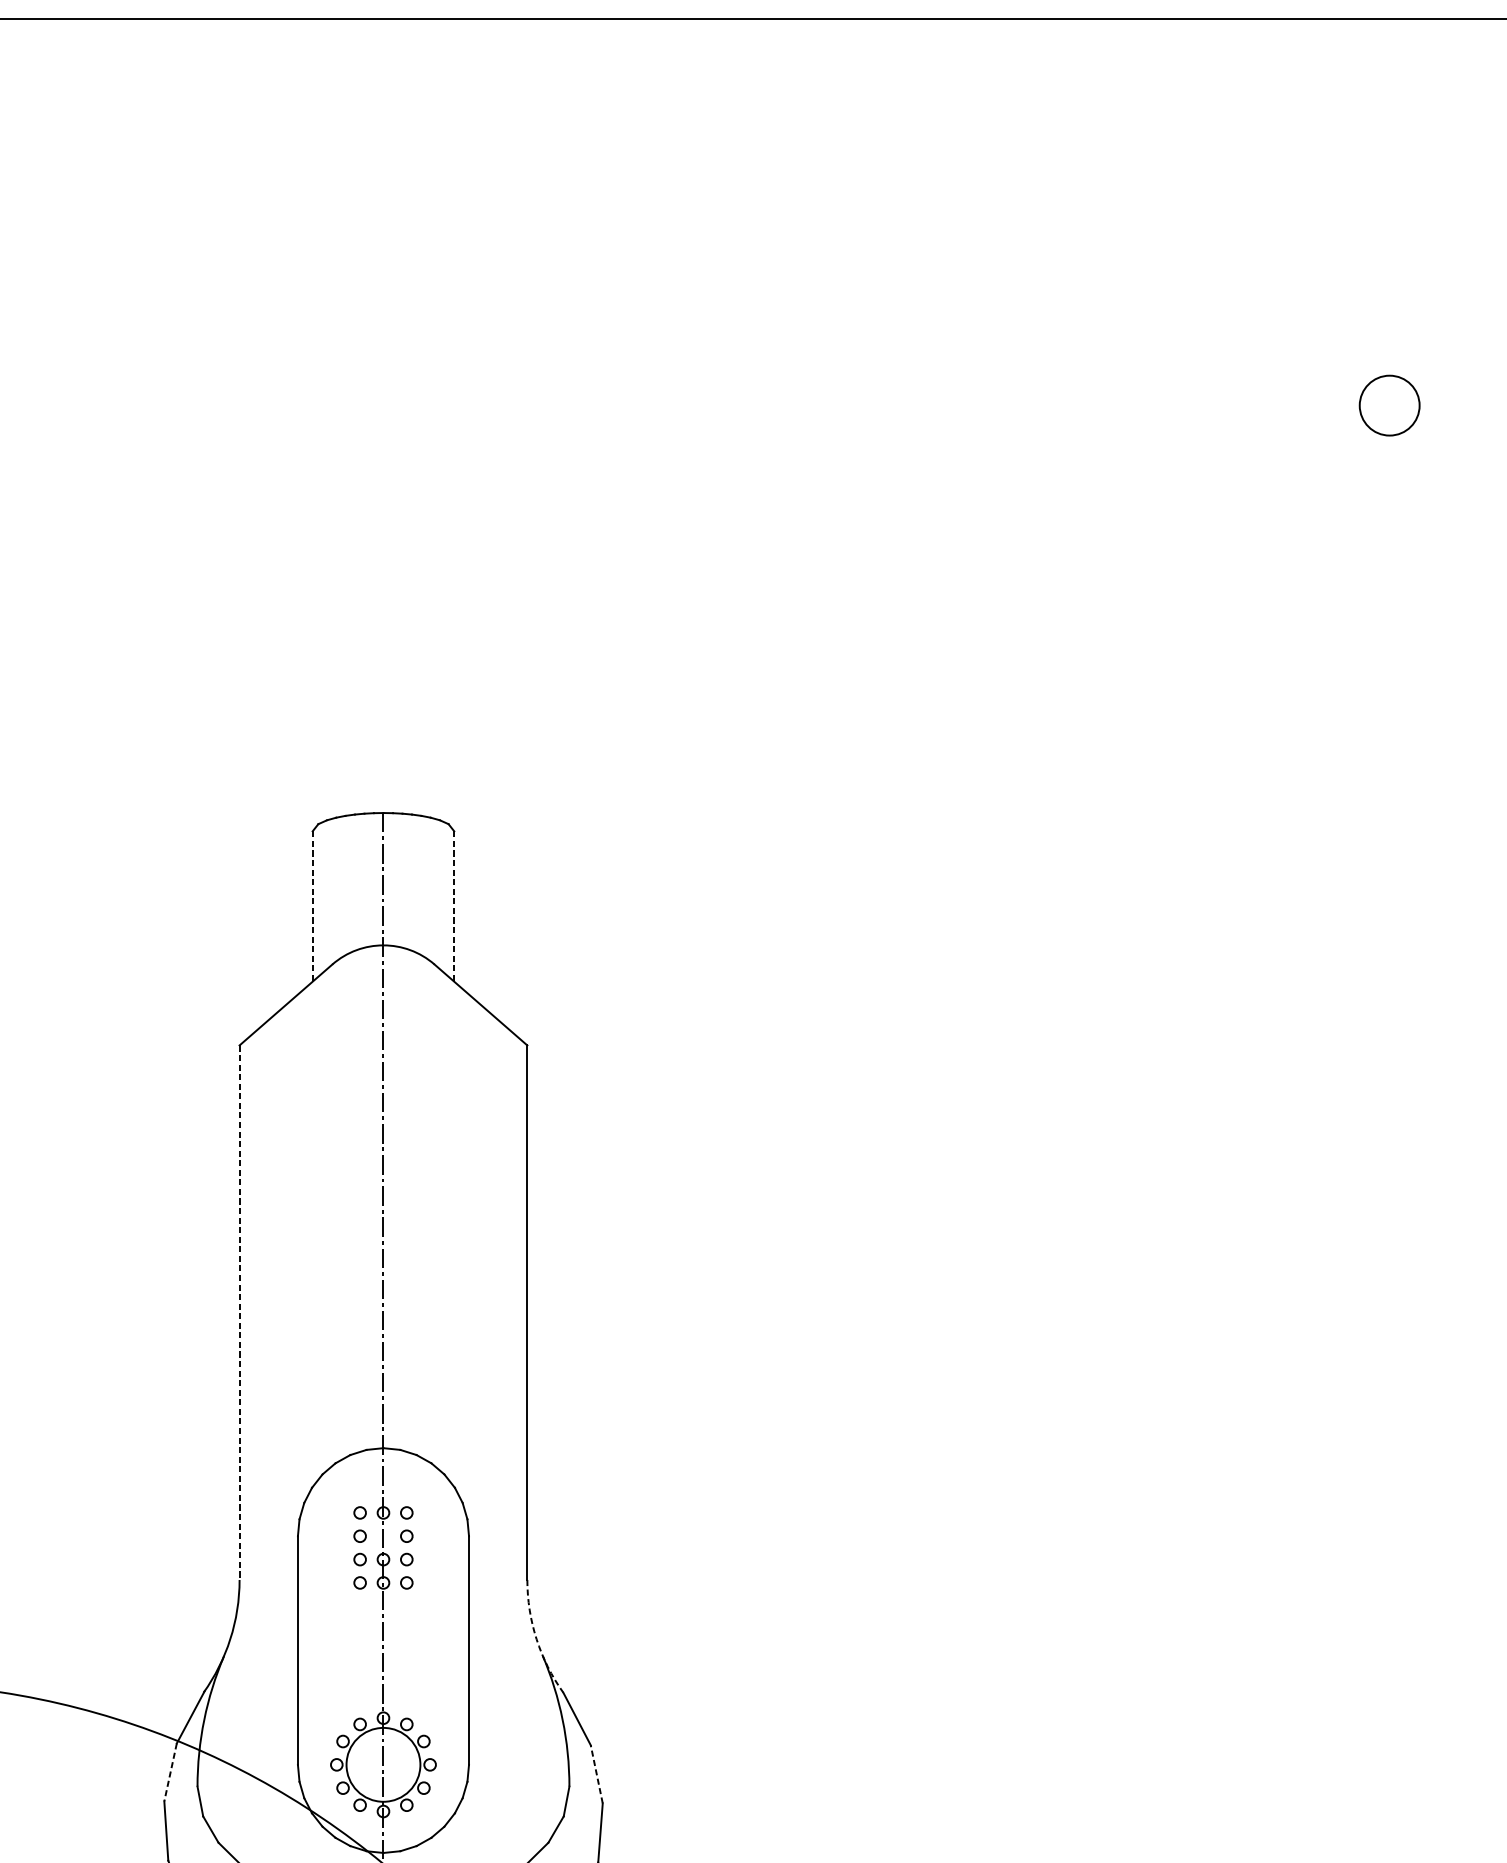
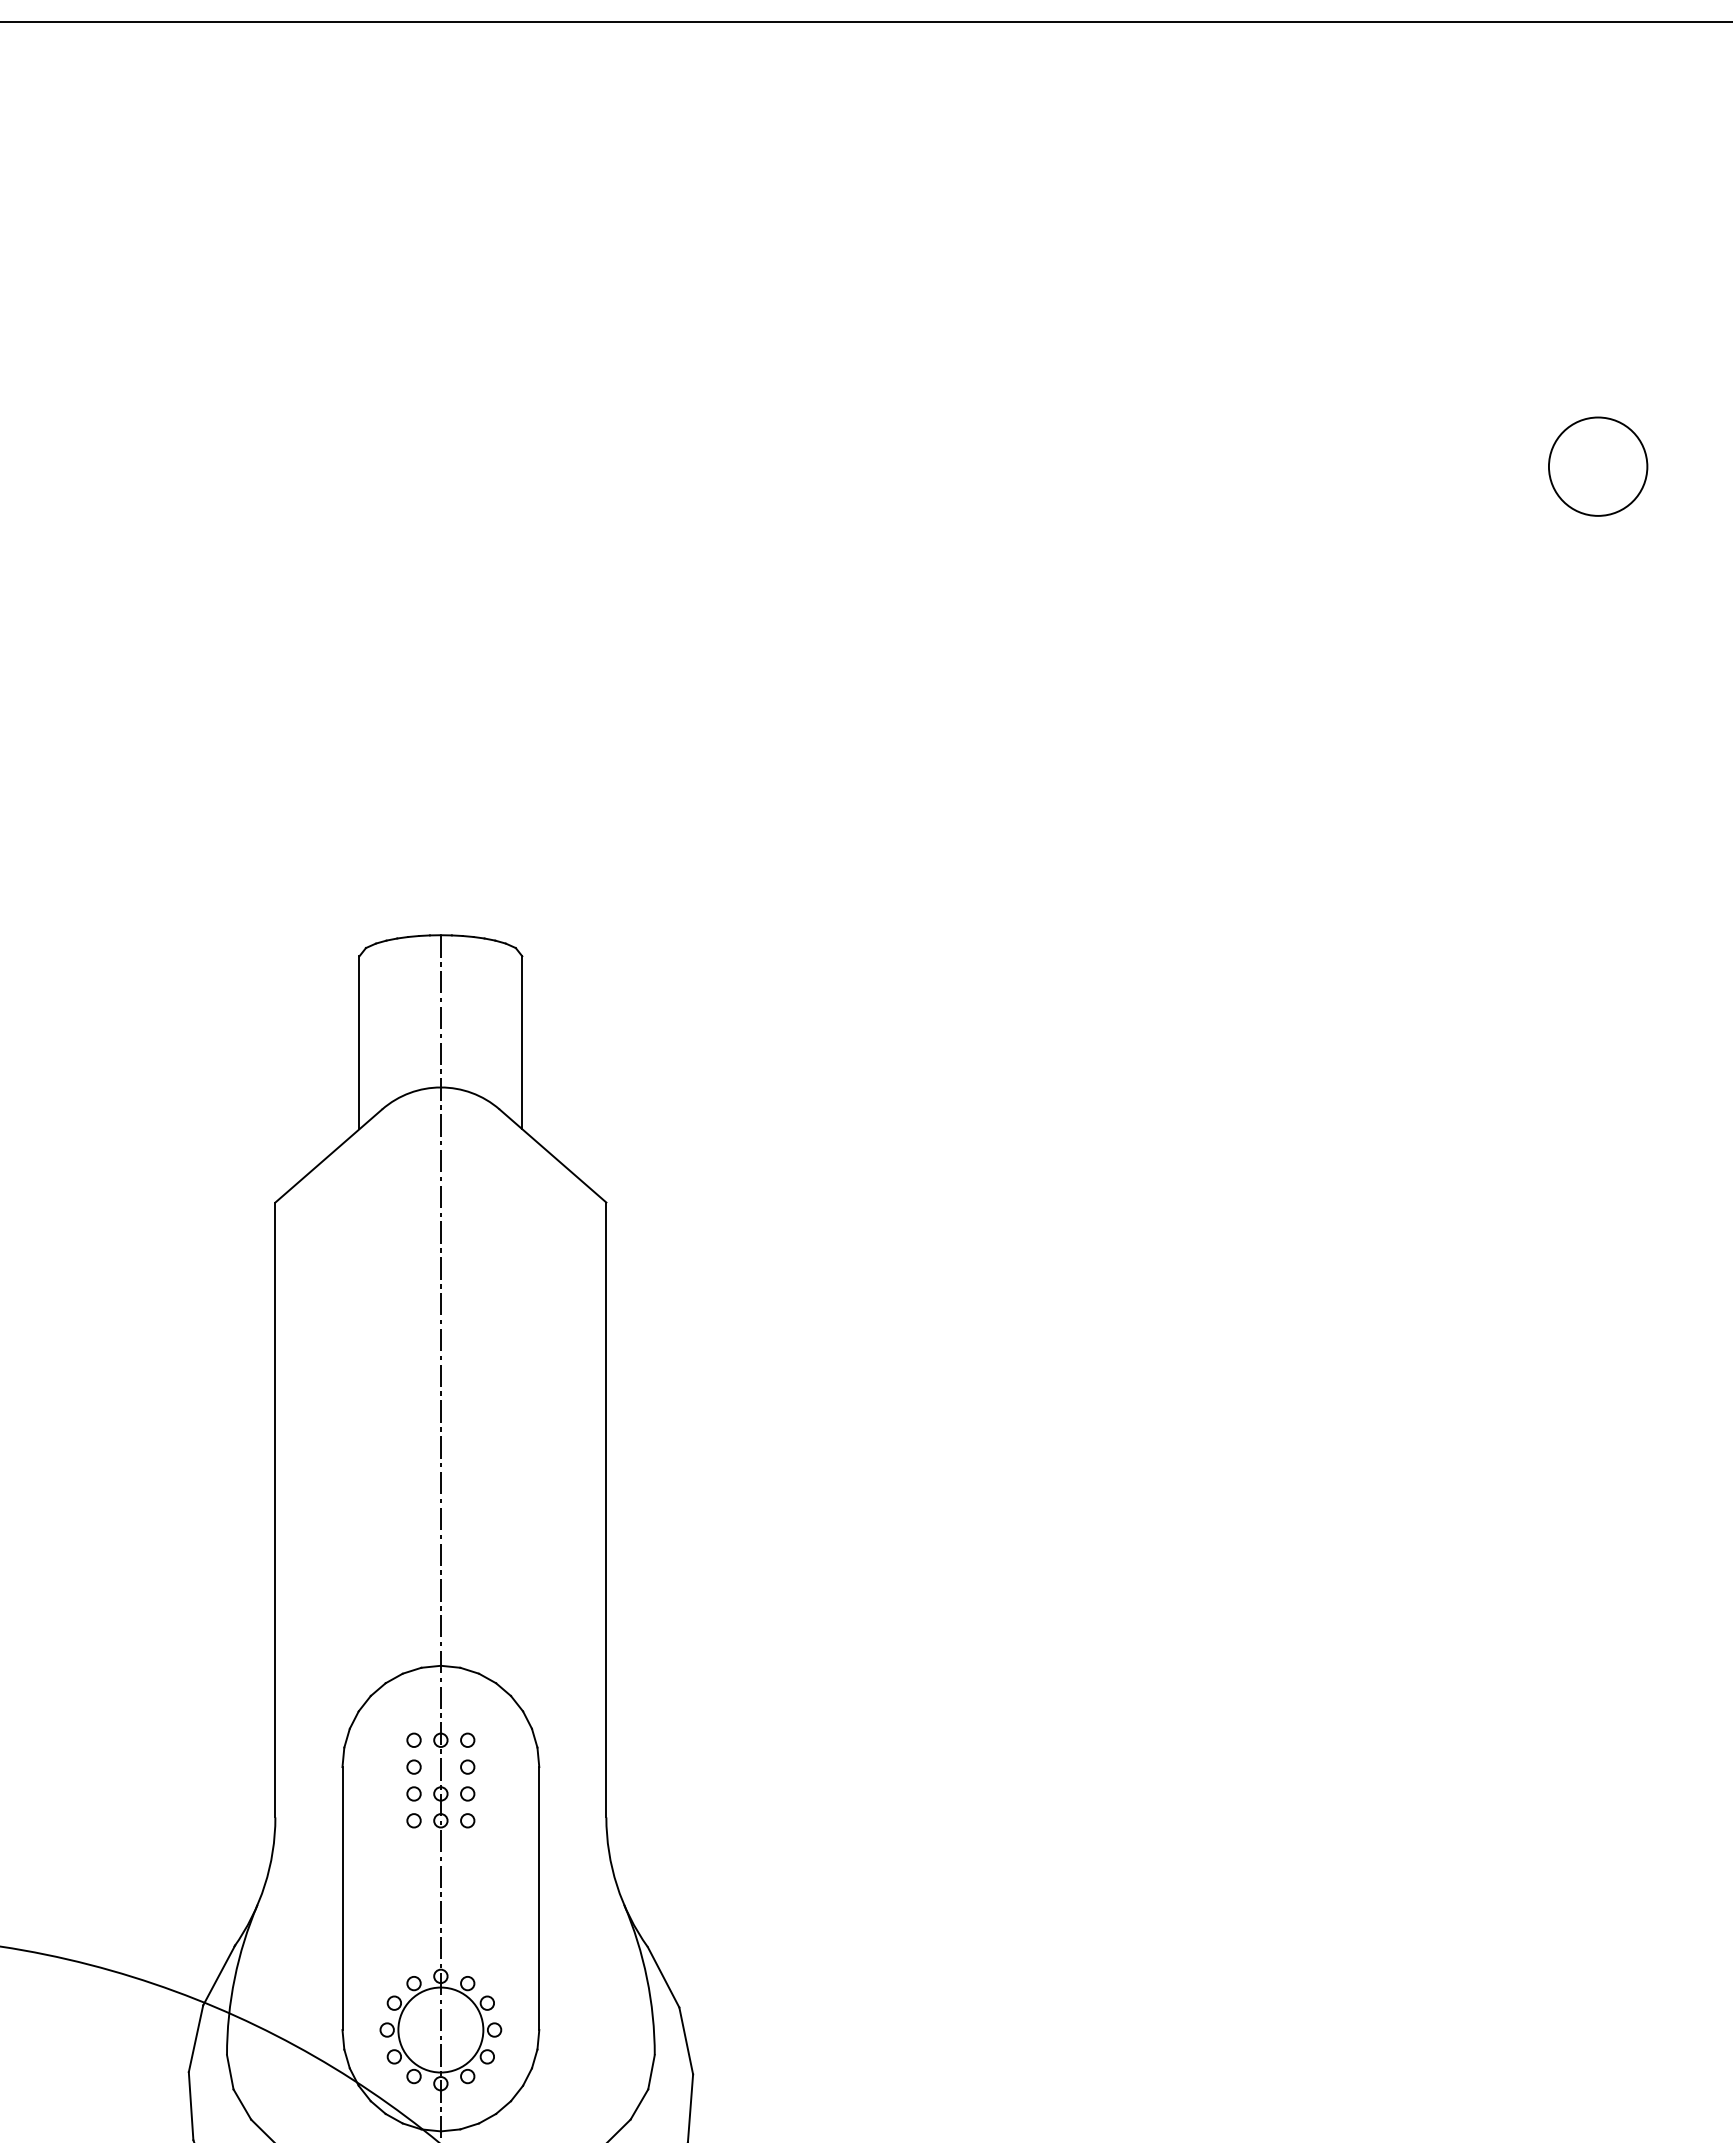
circle: (1389, 405) -> (1598, 466), size x1.43
line: (312, 907) -> (359, 1043), dashed -> solid
line: (454, 907) -> (522, 1043), dashed -> solid
line: (239, 1313) -> (275, 1510), dashed -> solid
arc: (536, 1639) -> (616, 1885), dashed -> solid
line: (170, 1773) -> (195, 2039), dashed -> solid
line: (597, 1773) -> (686, 2040), dashed -> solid

